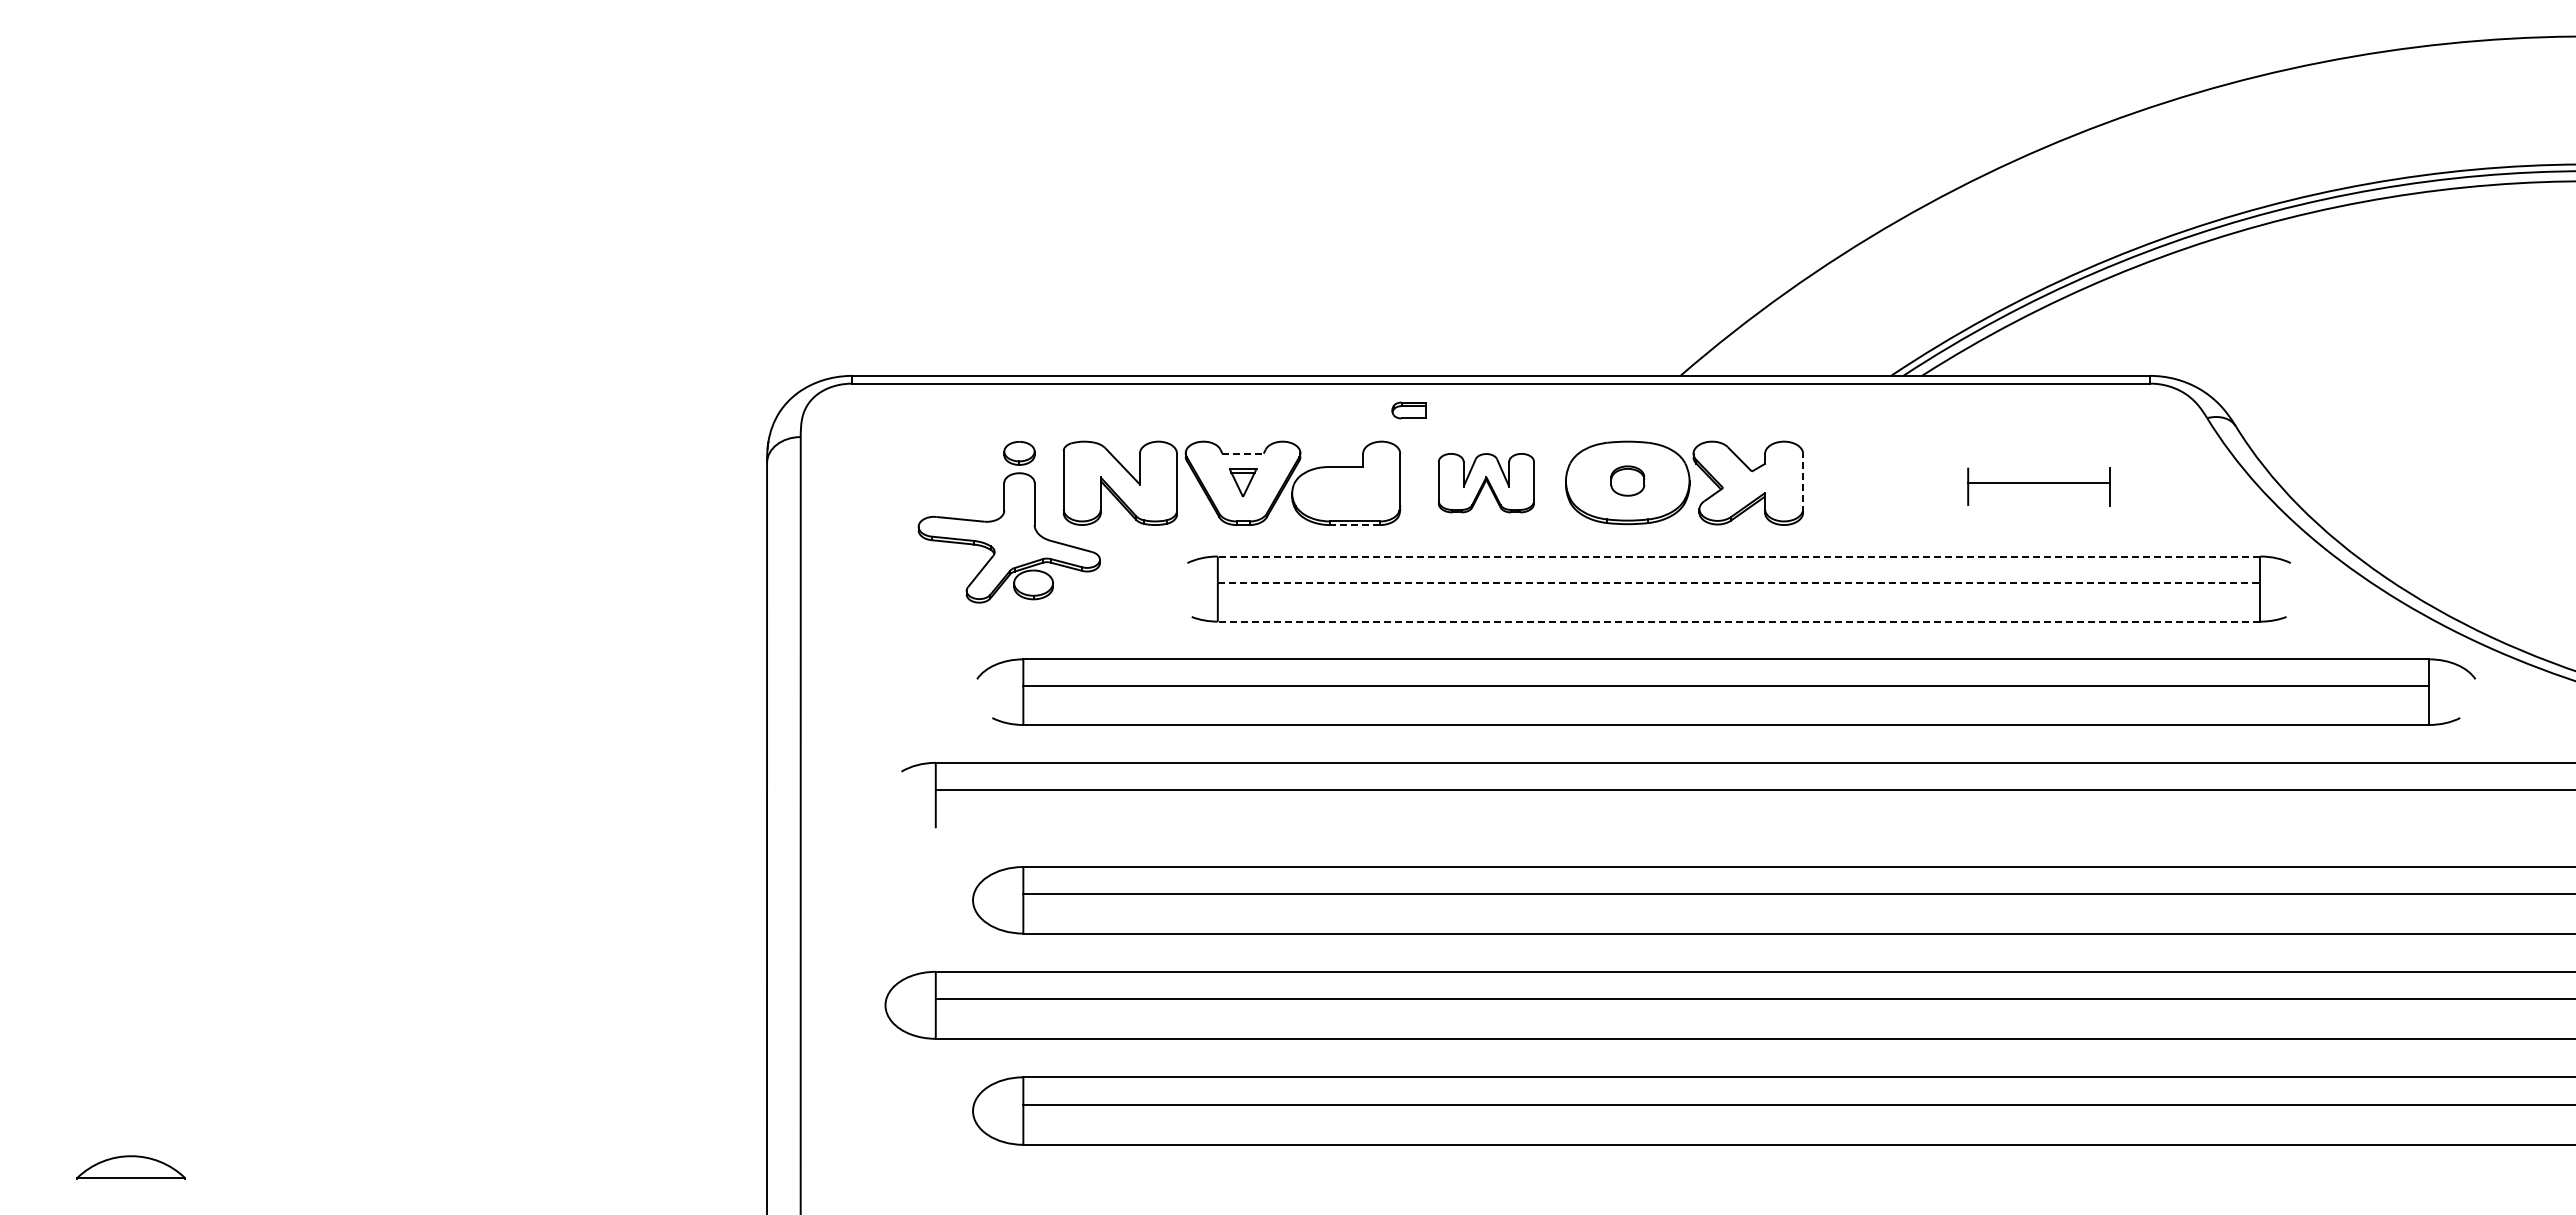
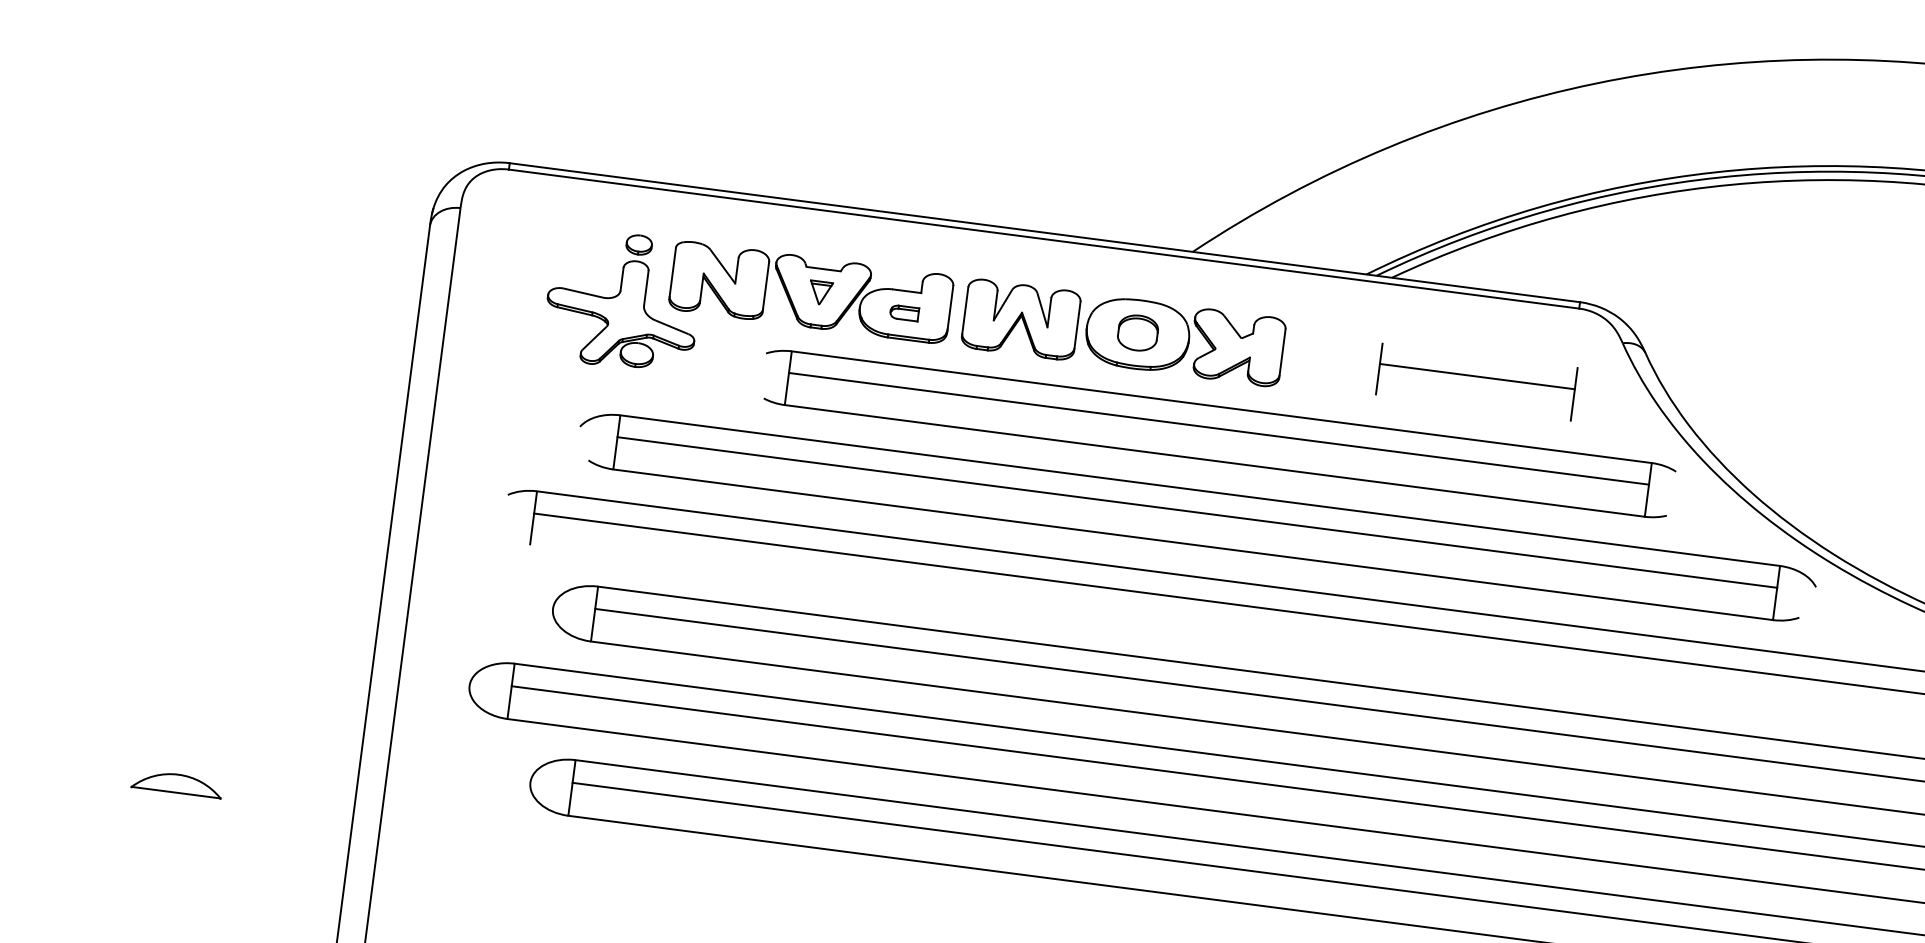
part: (1408, 410) -> (903, 313), moved
line: (1243, 453) -> (824, 269), dashed -> solid
part: (1627, 480) -> (1137, 332), size x1.43
part: (1486, 482) -> (1021, 319), size x1.43
line: (1803, 482) -> (1282, 353), dashed -> solid
part: (2038, 486) -> (1476, 381), size x1.67
line: (1355, 525) -> (908, 340), dashed -> solid
line: (1738, 556) -> (1221, 407), dashed -> solid
line: (1739, 582) -> (1219, 428), dashed -> solid
line: (1738, 621) -> (1214, 460), dashed -> solid
part: (551, 1167) -> (176, 783), added

